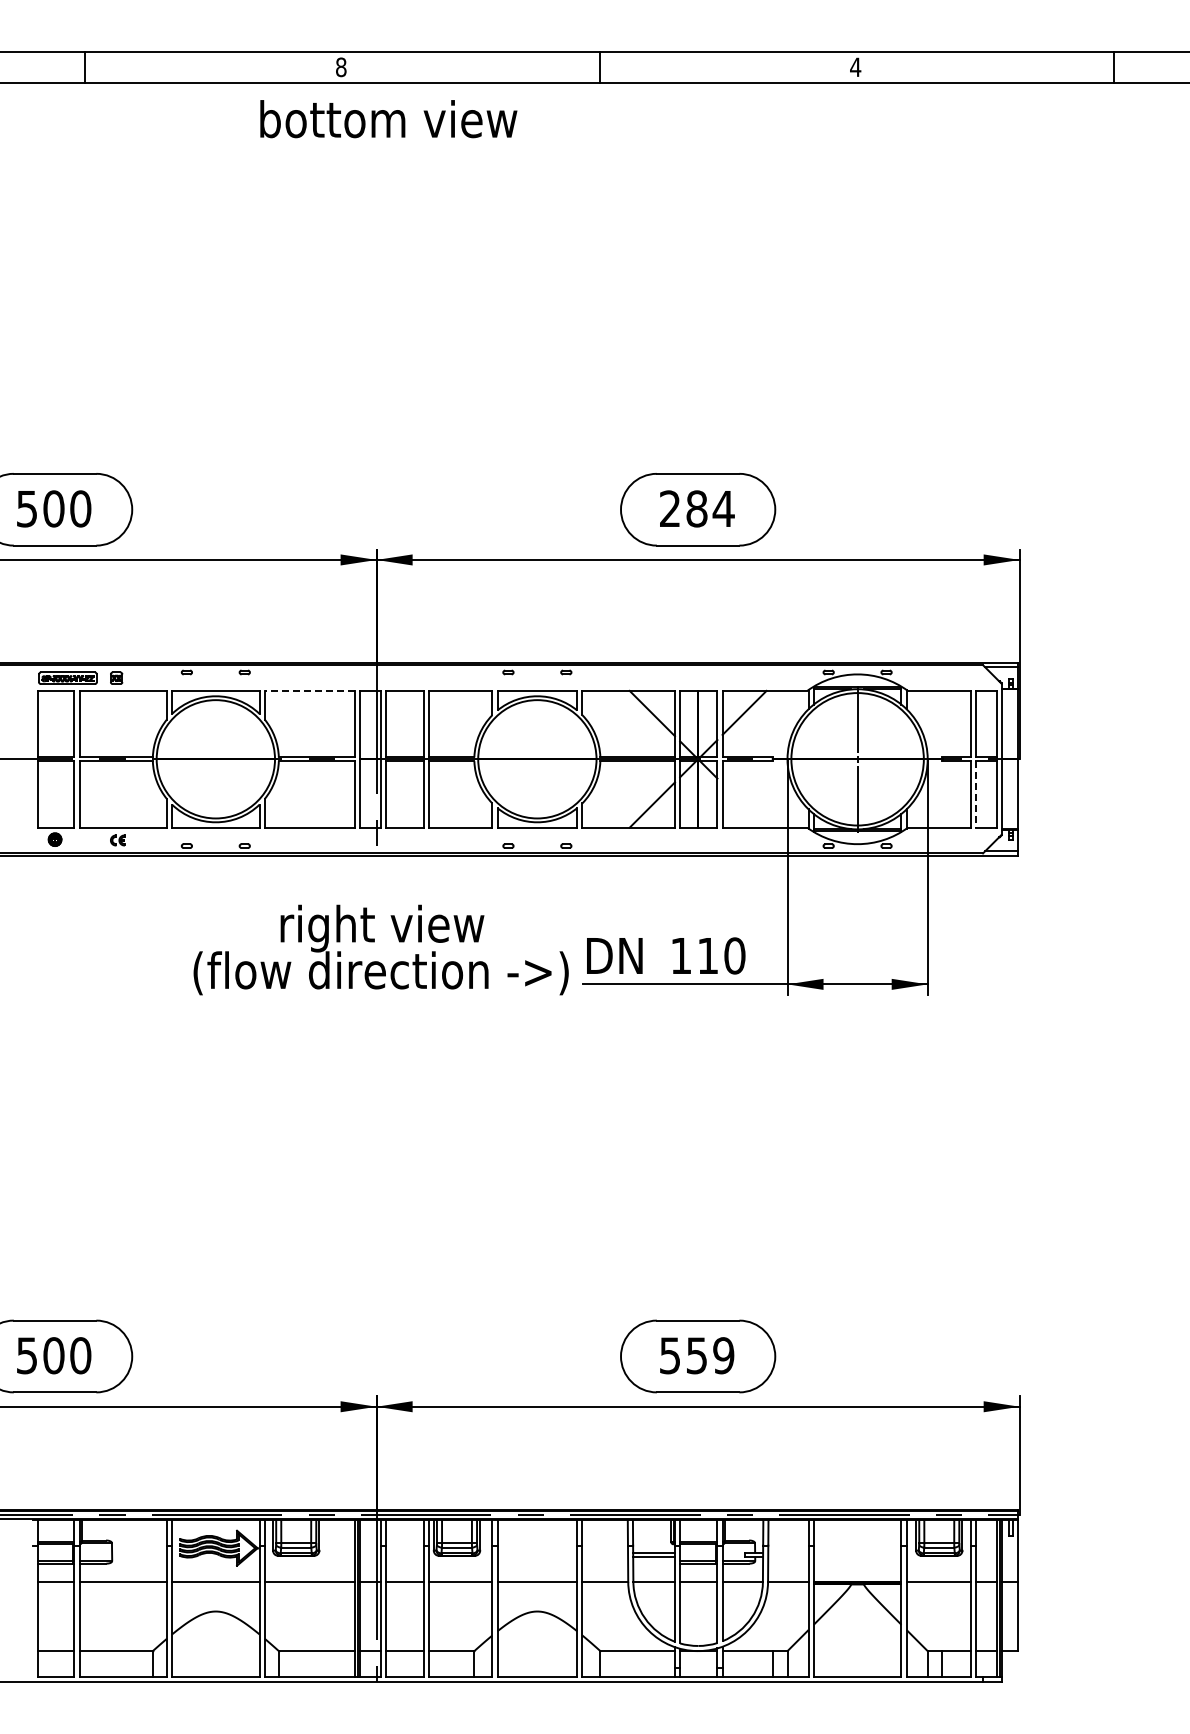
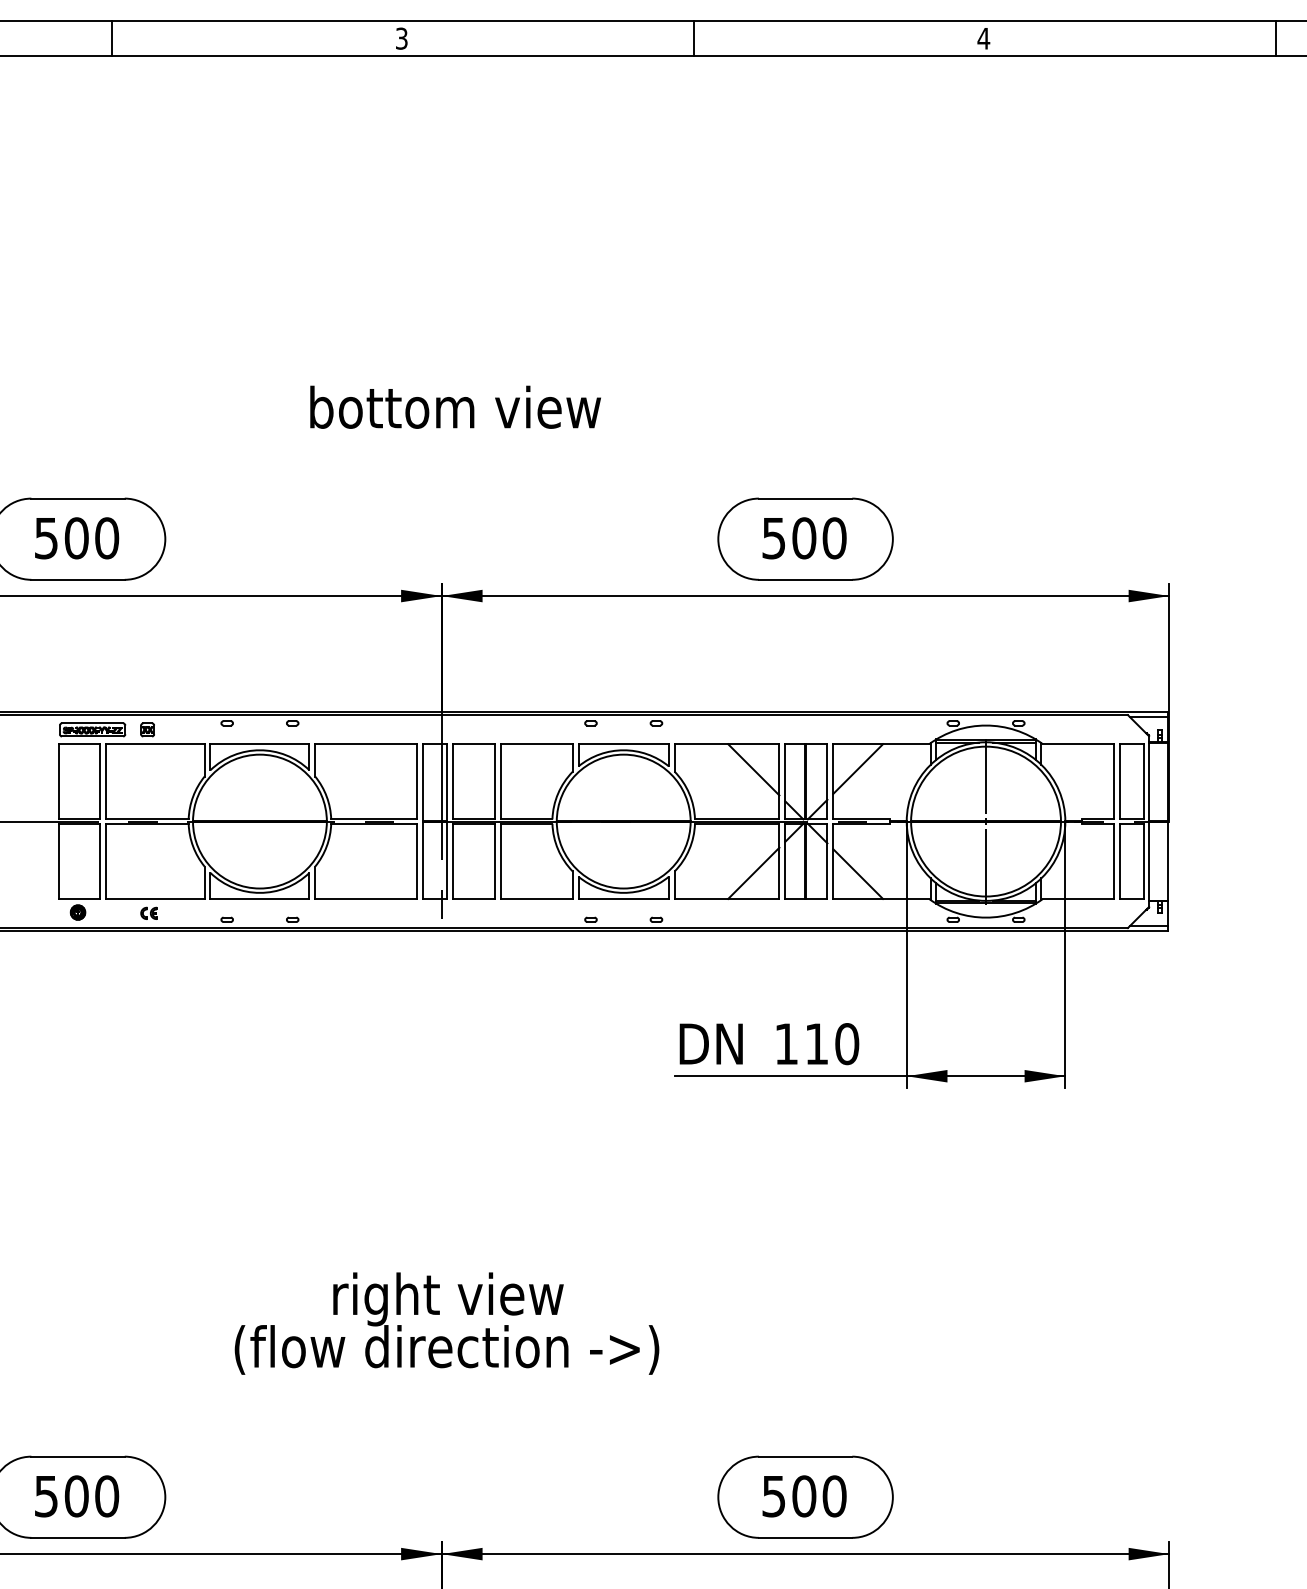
text: (341, 67) -> (402, 38), 8 -> 3
text: (388, 119) -> (455, 407), moved
text: (697, 508) -> (804, 537), 284 -> 500
line: (309, 690) -> (365, 743), dashed -> solid
line: (976, 794) -> (1120, 861), dashed -> solid
line: (744, 805) -> (858, 873), added
text: (380, 949) -> (446, 1323), moved
text: (710, 1355) -> (819, 1496), 559 -> 500

